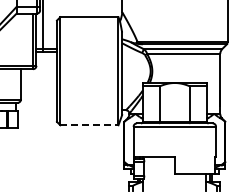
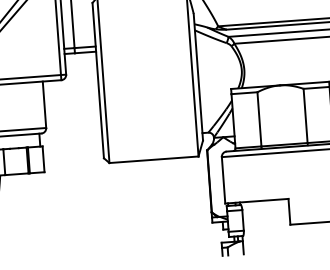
line: (89, 125) -> (154, 160), dashed -> solid

